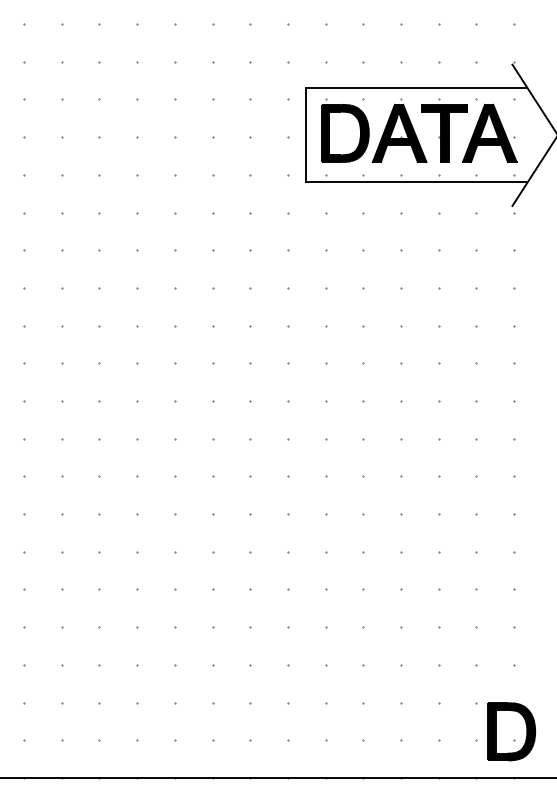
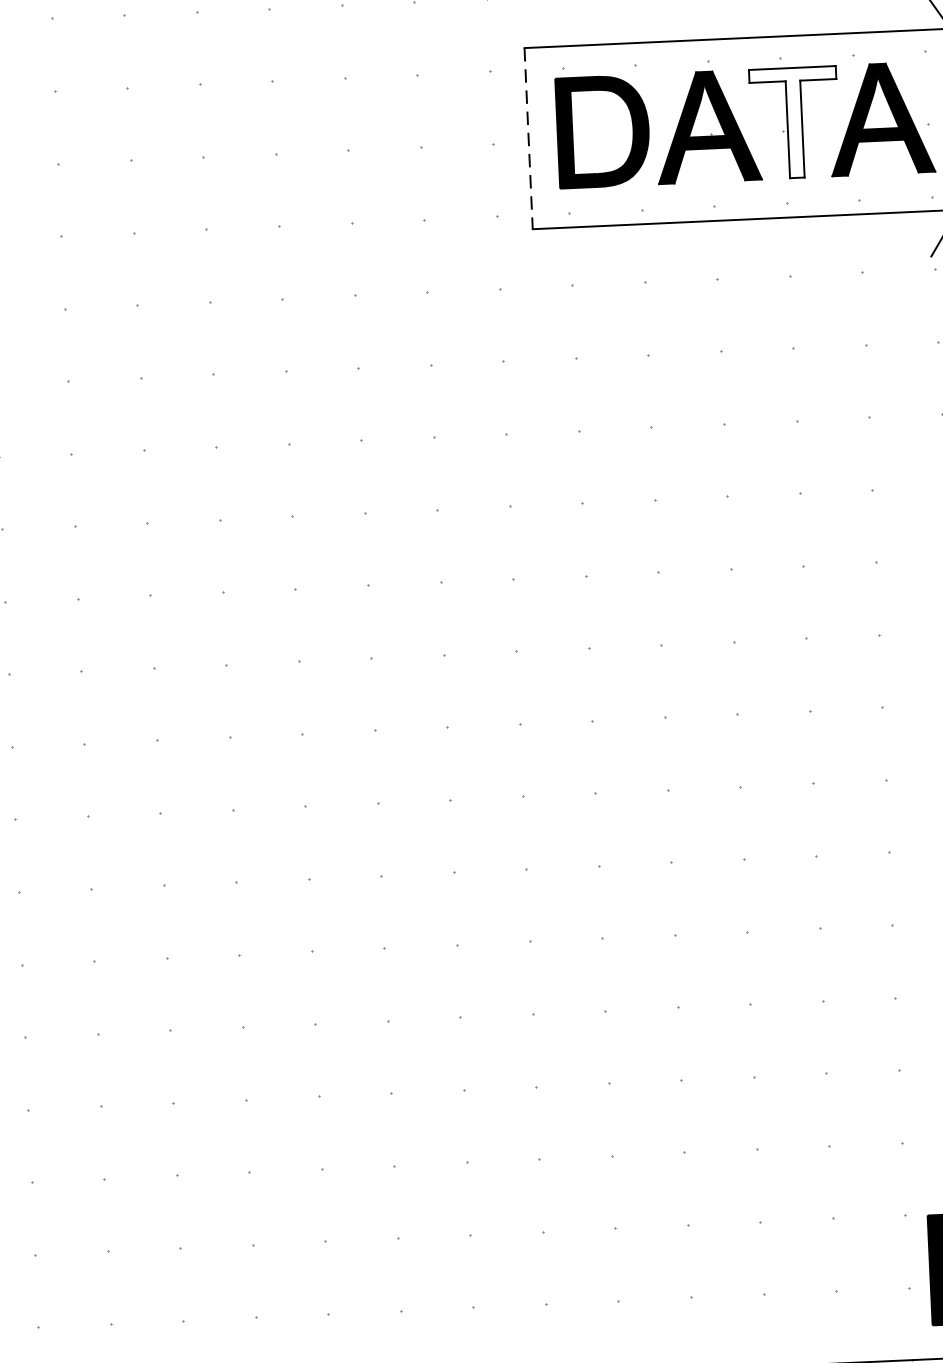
fill: (444, 133) -> (794, 123), removed
line: (306, 135) -> (528, 138), solid -> dashed

